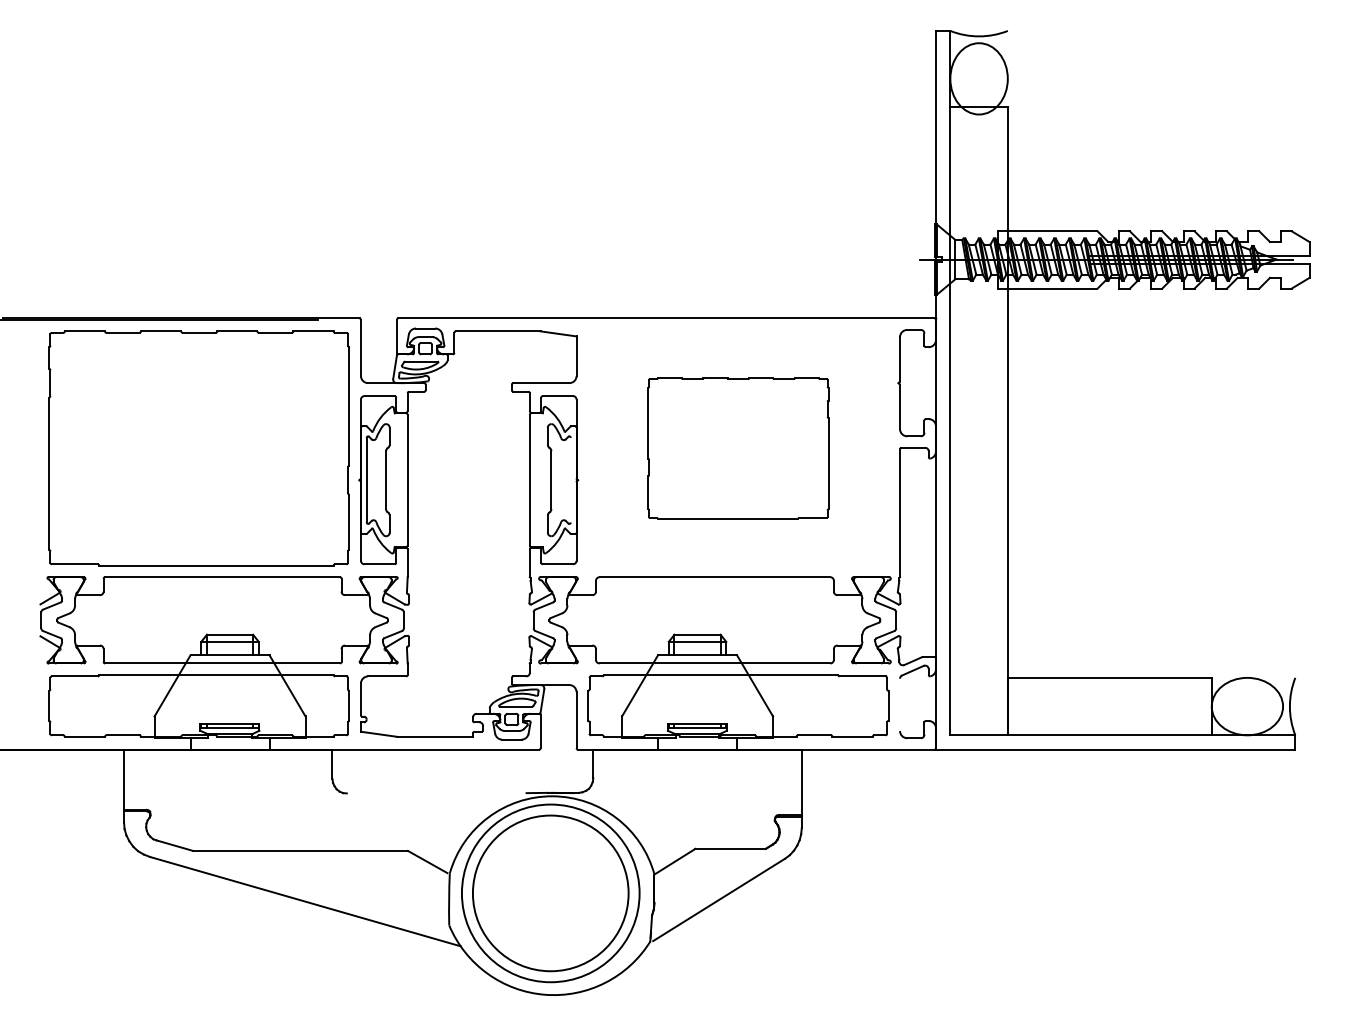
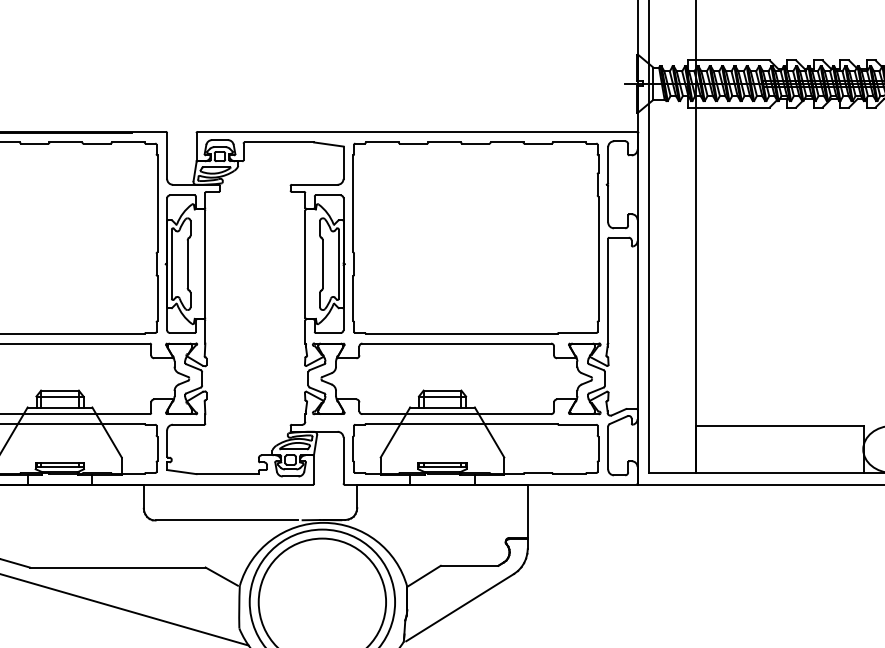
part: (738, 448) -> (476, 238), size x1.67
line: (570, 479) -> (338, 263), added
line: (900, 704) -> (608, 447), added
line: (433, 793) -> (226, 520), added

